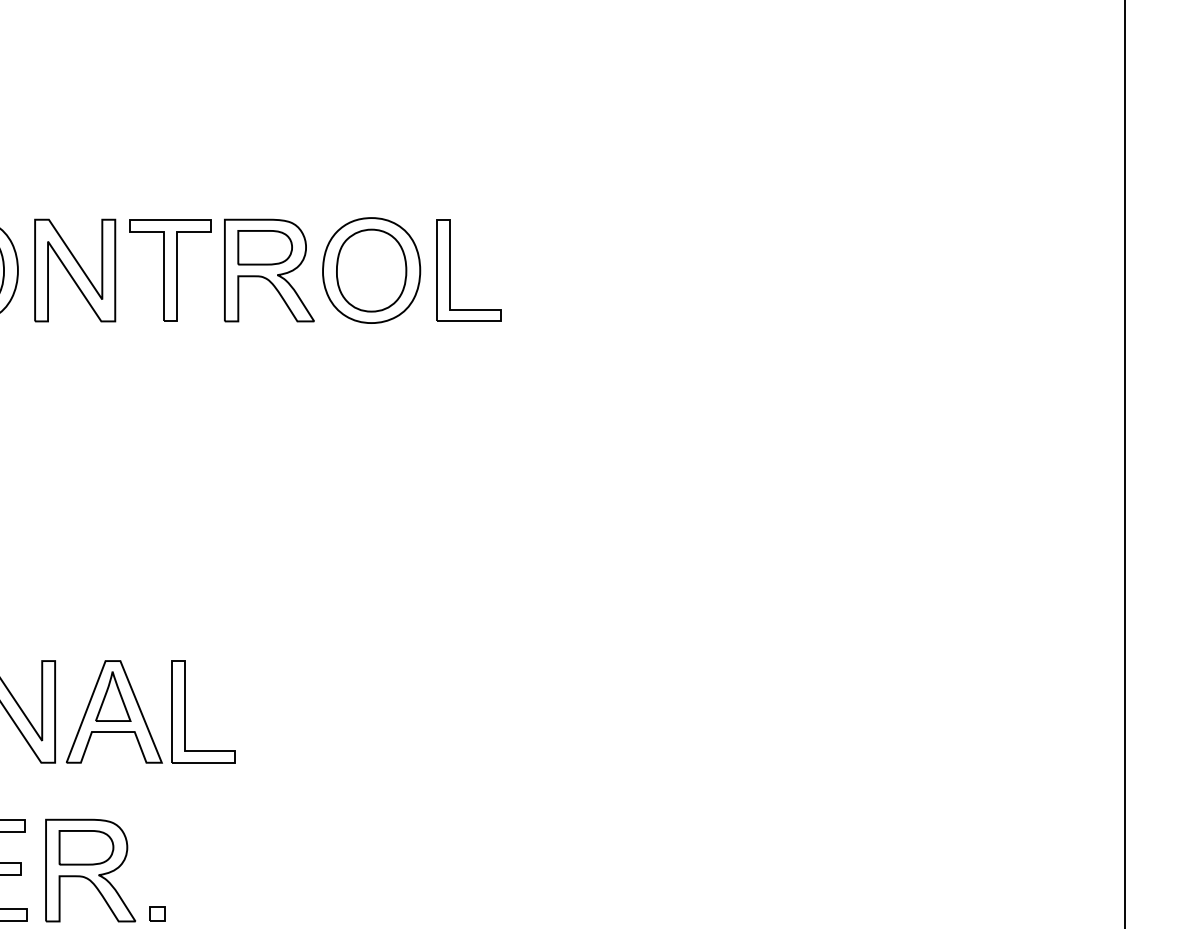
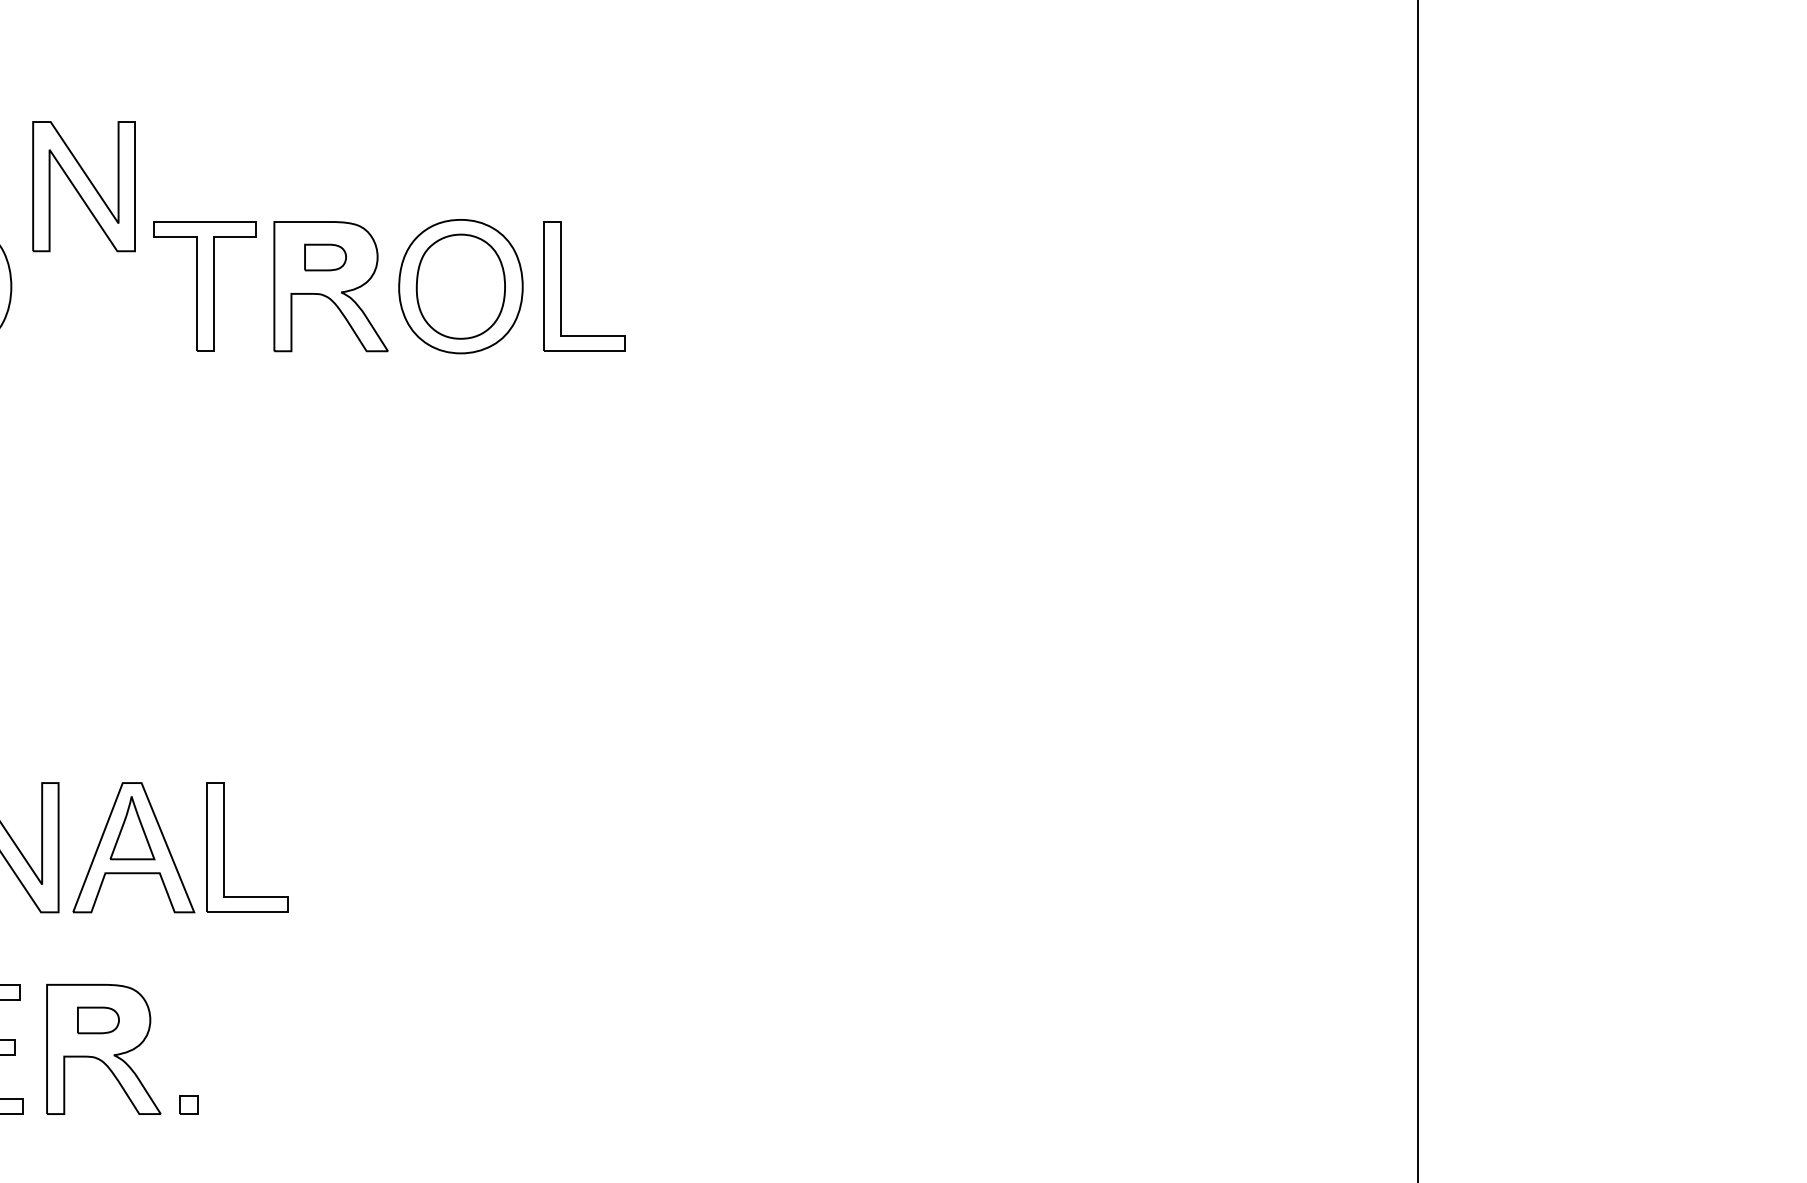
part: (265, 247) -> (325, 257), size x0.6
part: (74, 270) -> (83, 186), moved
part: (86, 847) -> (98, 1020), size x0.6

